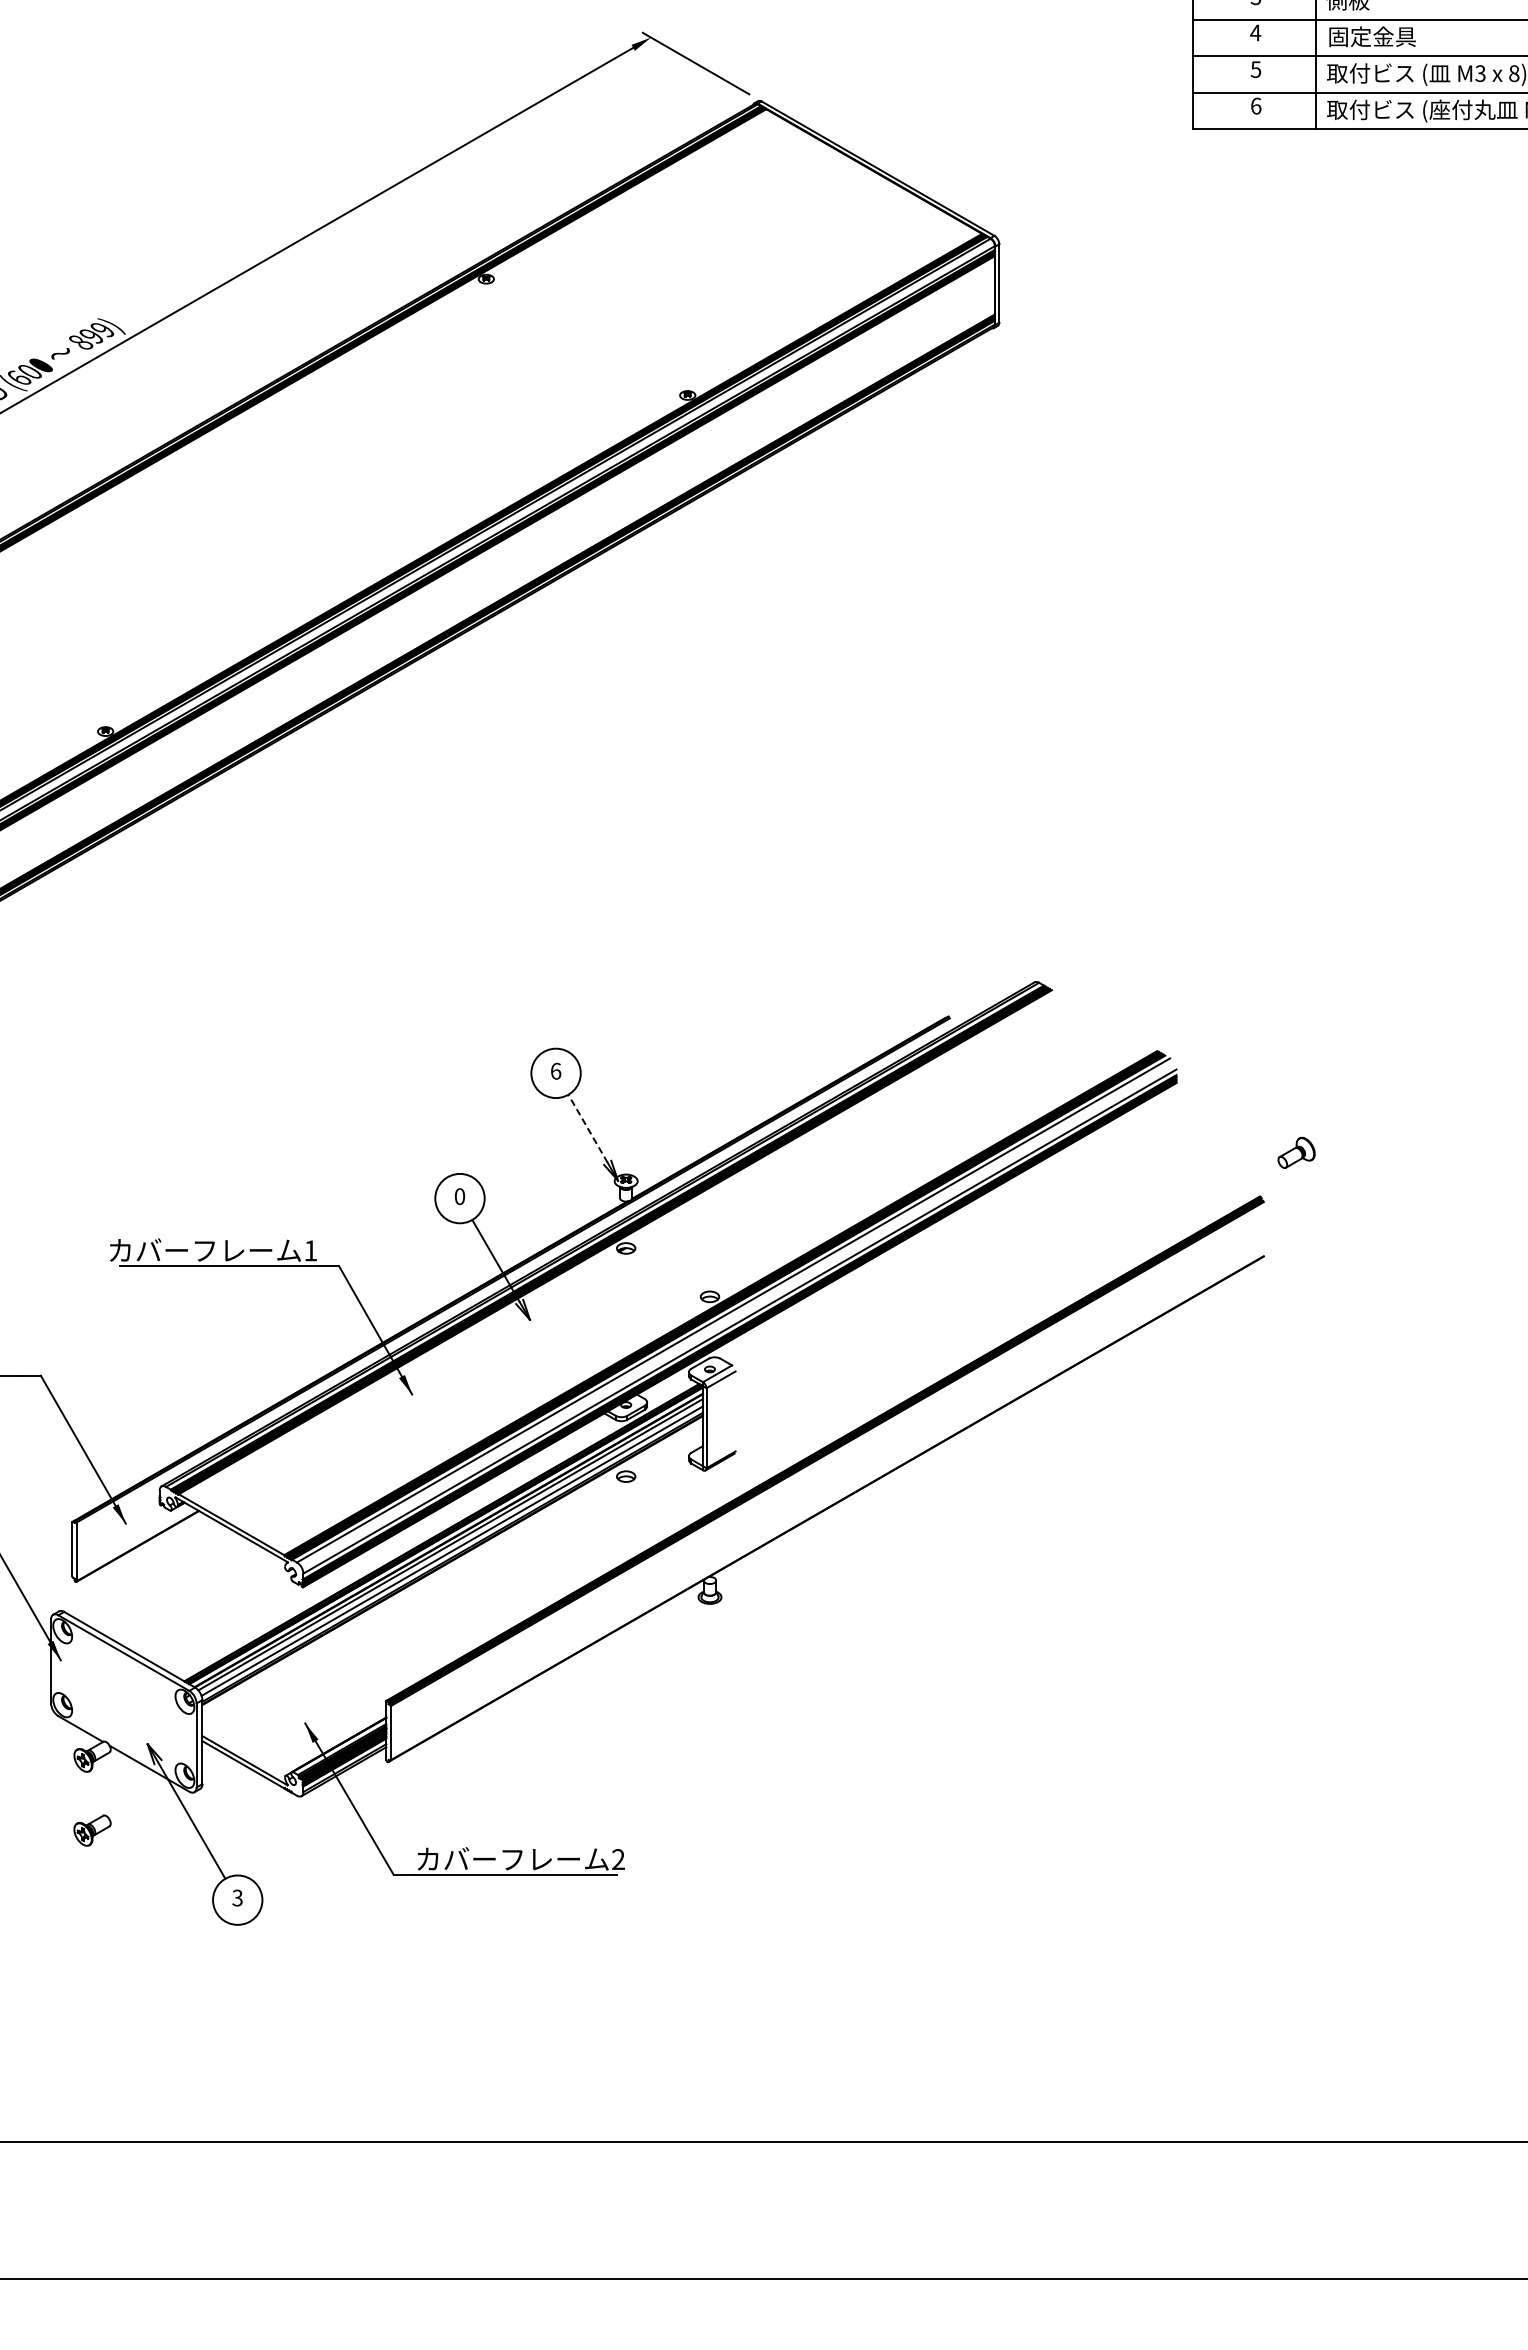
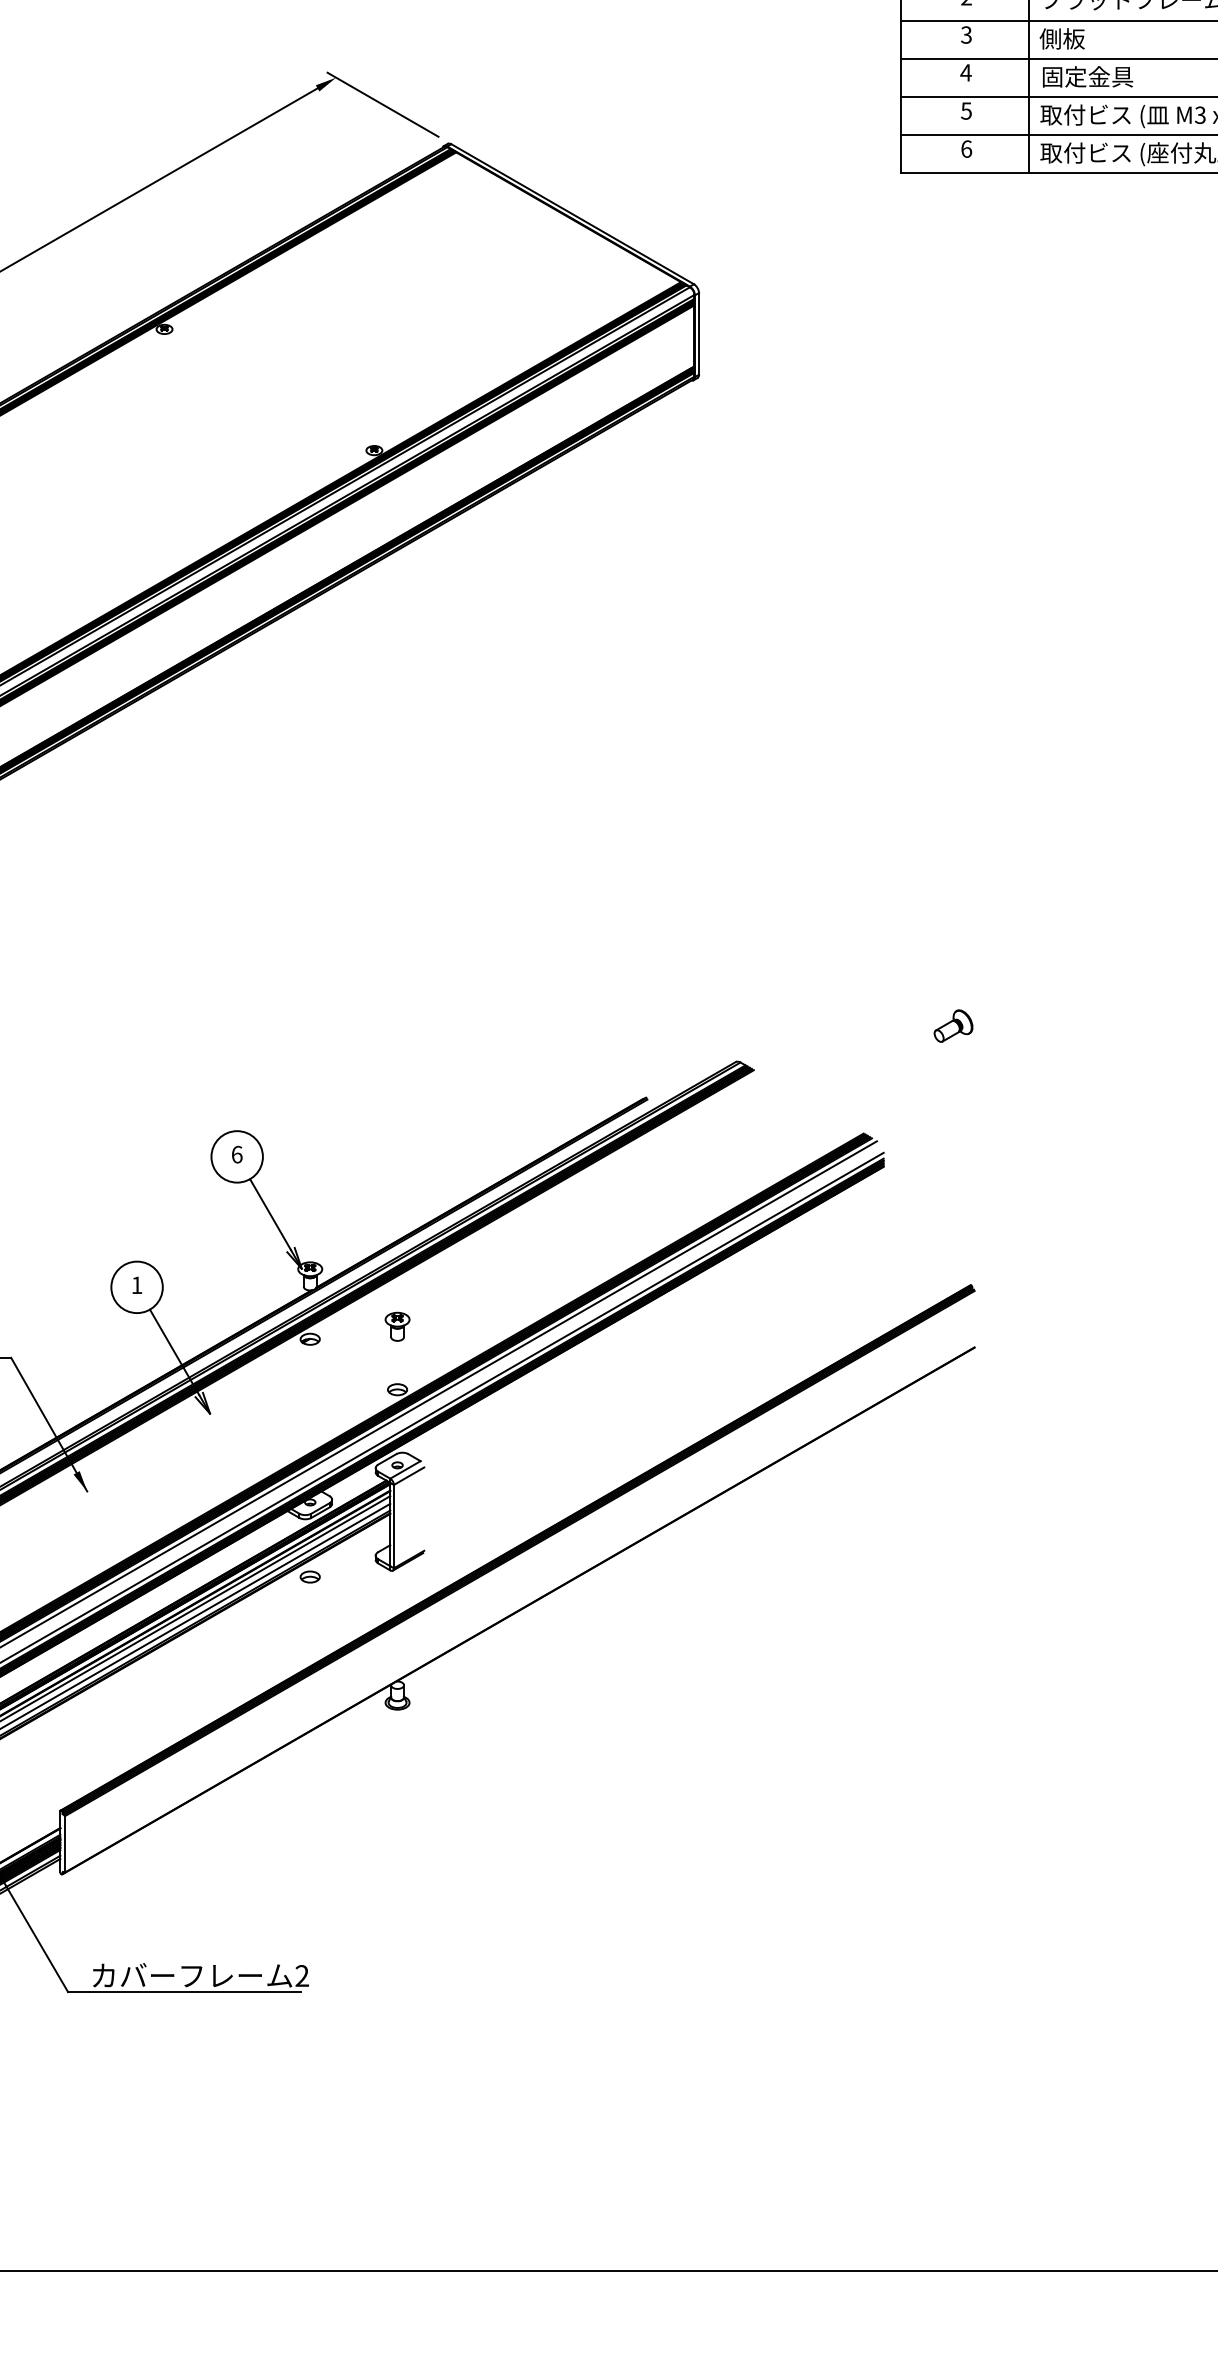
line: (587, 1128) -> (269, 1214), dashed -> solid
part: (1296, 1152) -> (953, 1025), moved
text: (460, 1196) -> (137, 1285), 0 -> 1
part: (709, 1236) -> (397, 1326), added

